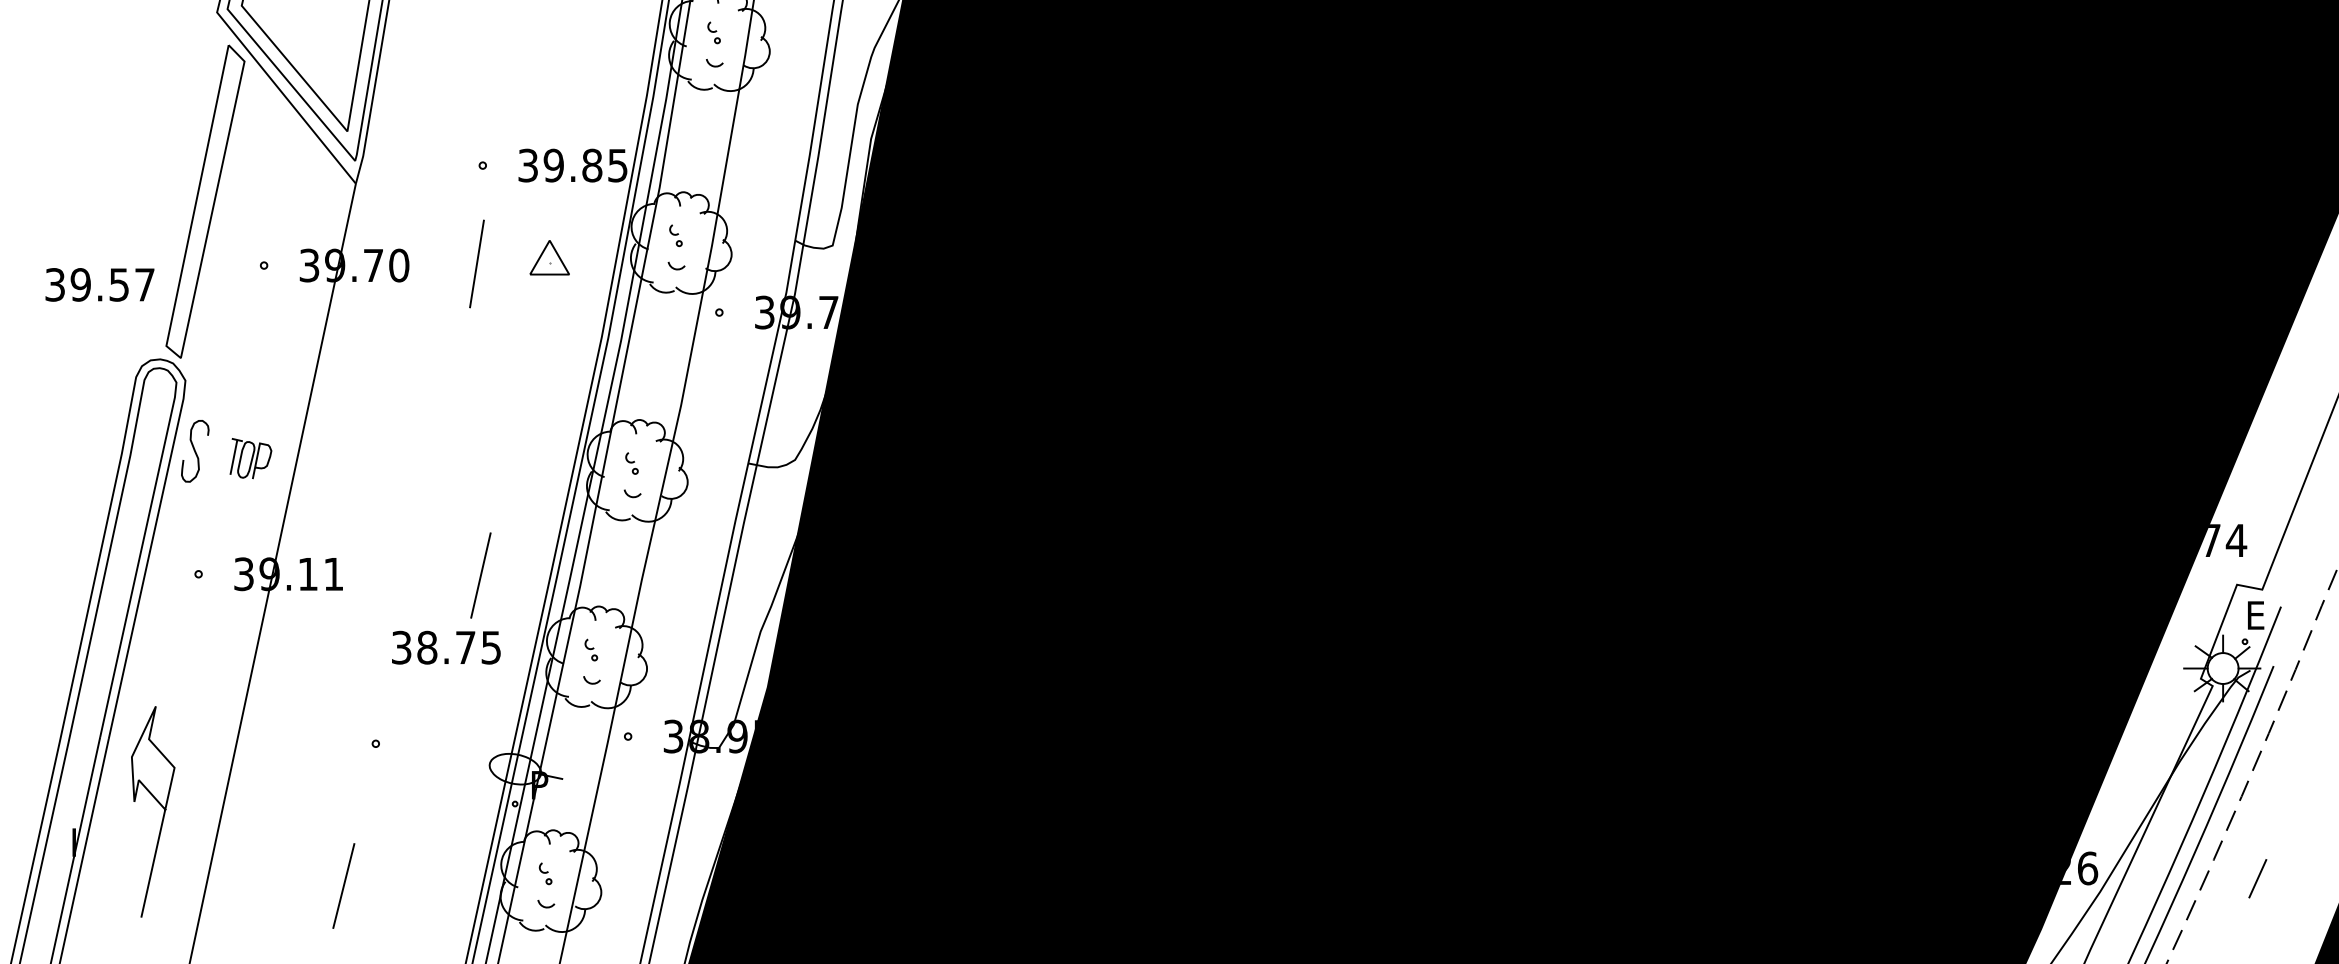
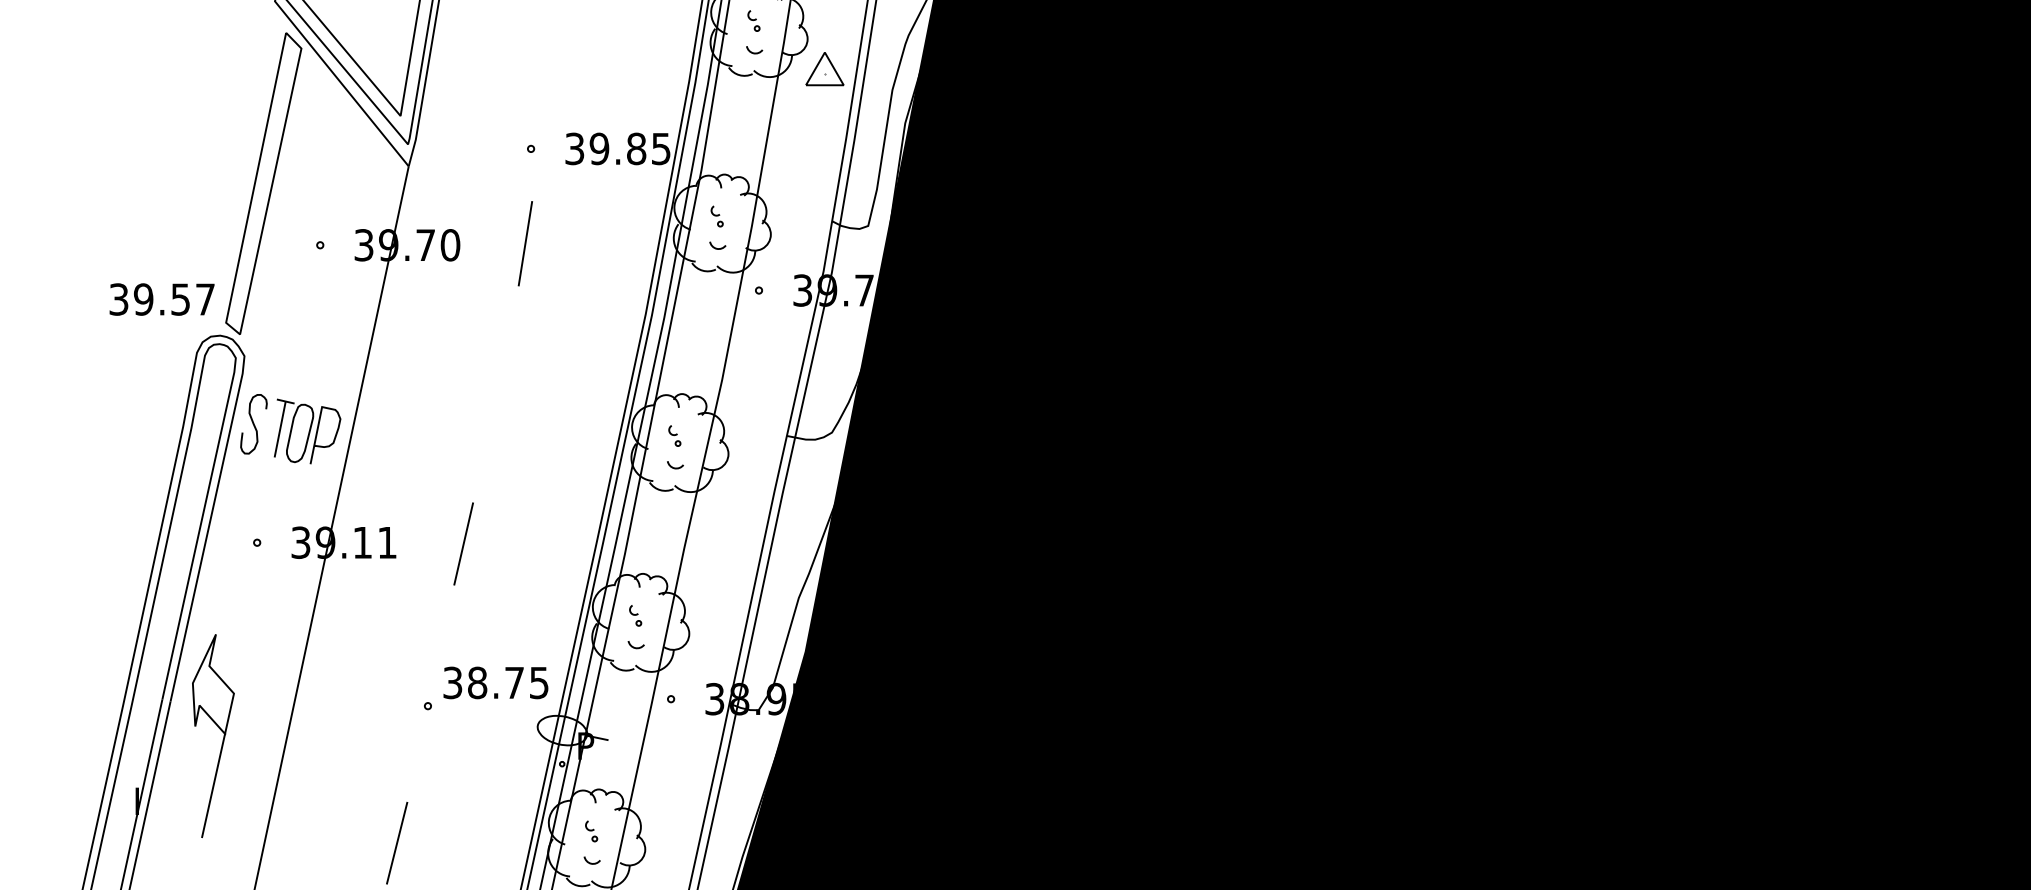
part: (549, 257) -> (824, 68), moved
text: (99, 284) -> (161, 299), moved
part: (250, 458) -> (307, 431), size x1.67
line: (480, 575) -> (463, 543), moved
text: (446, 647) -> (496, 682), moved
curve: (159, 804) -> (219, 728), moved

